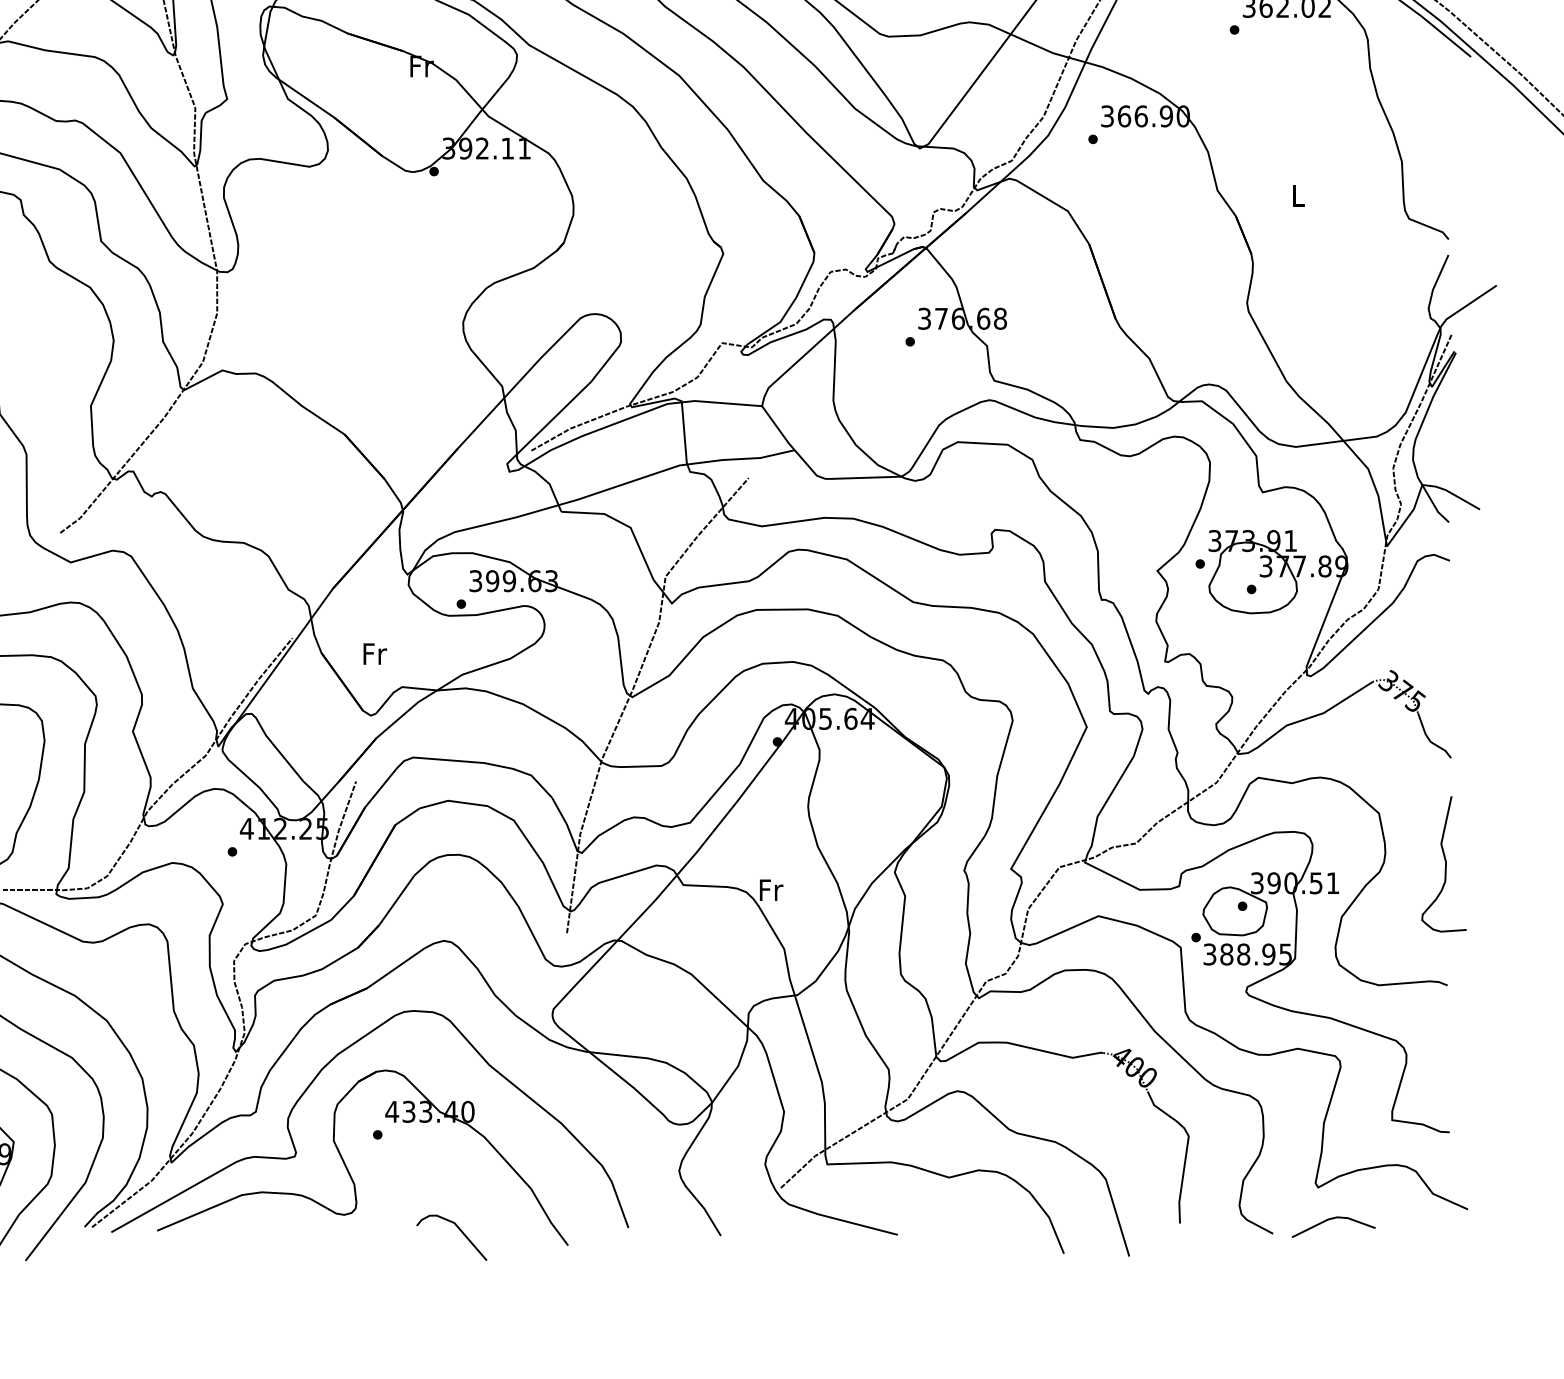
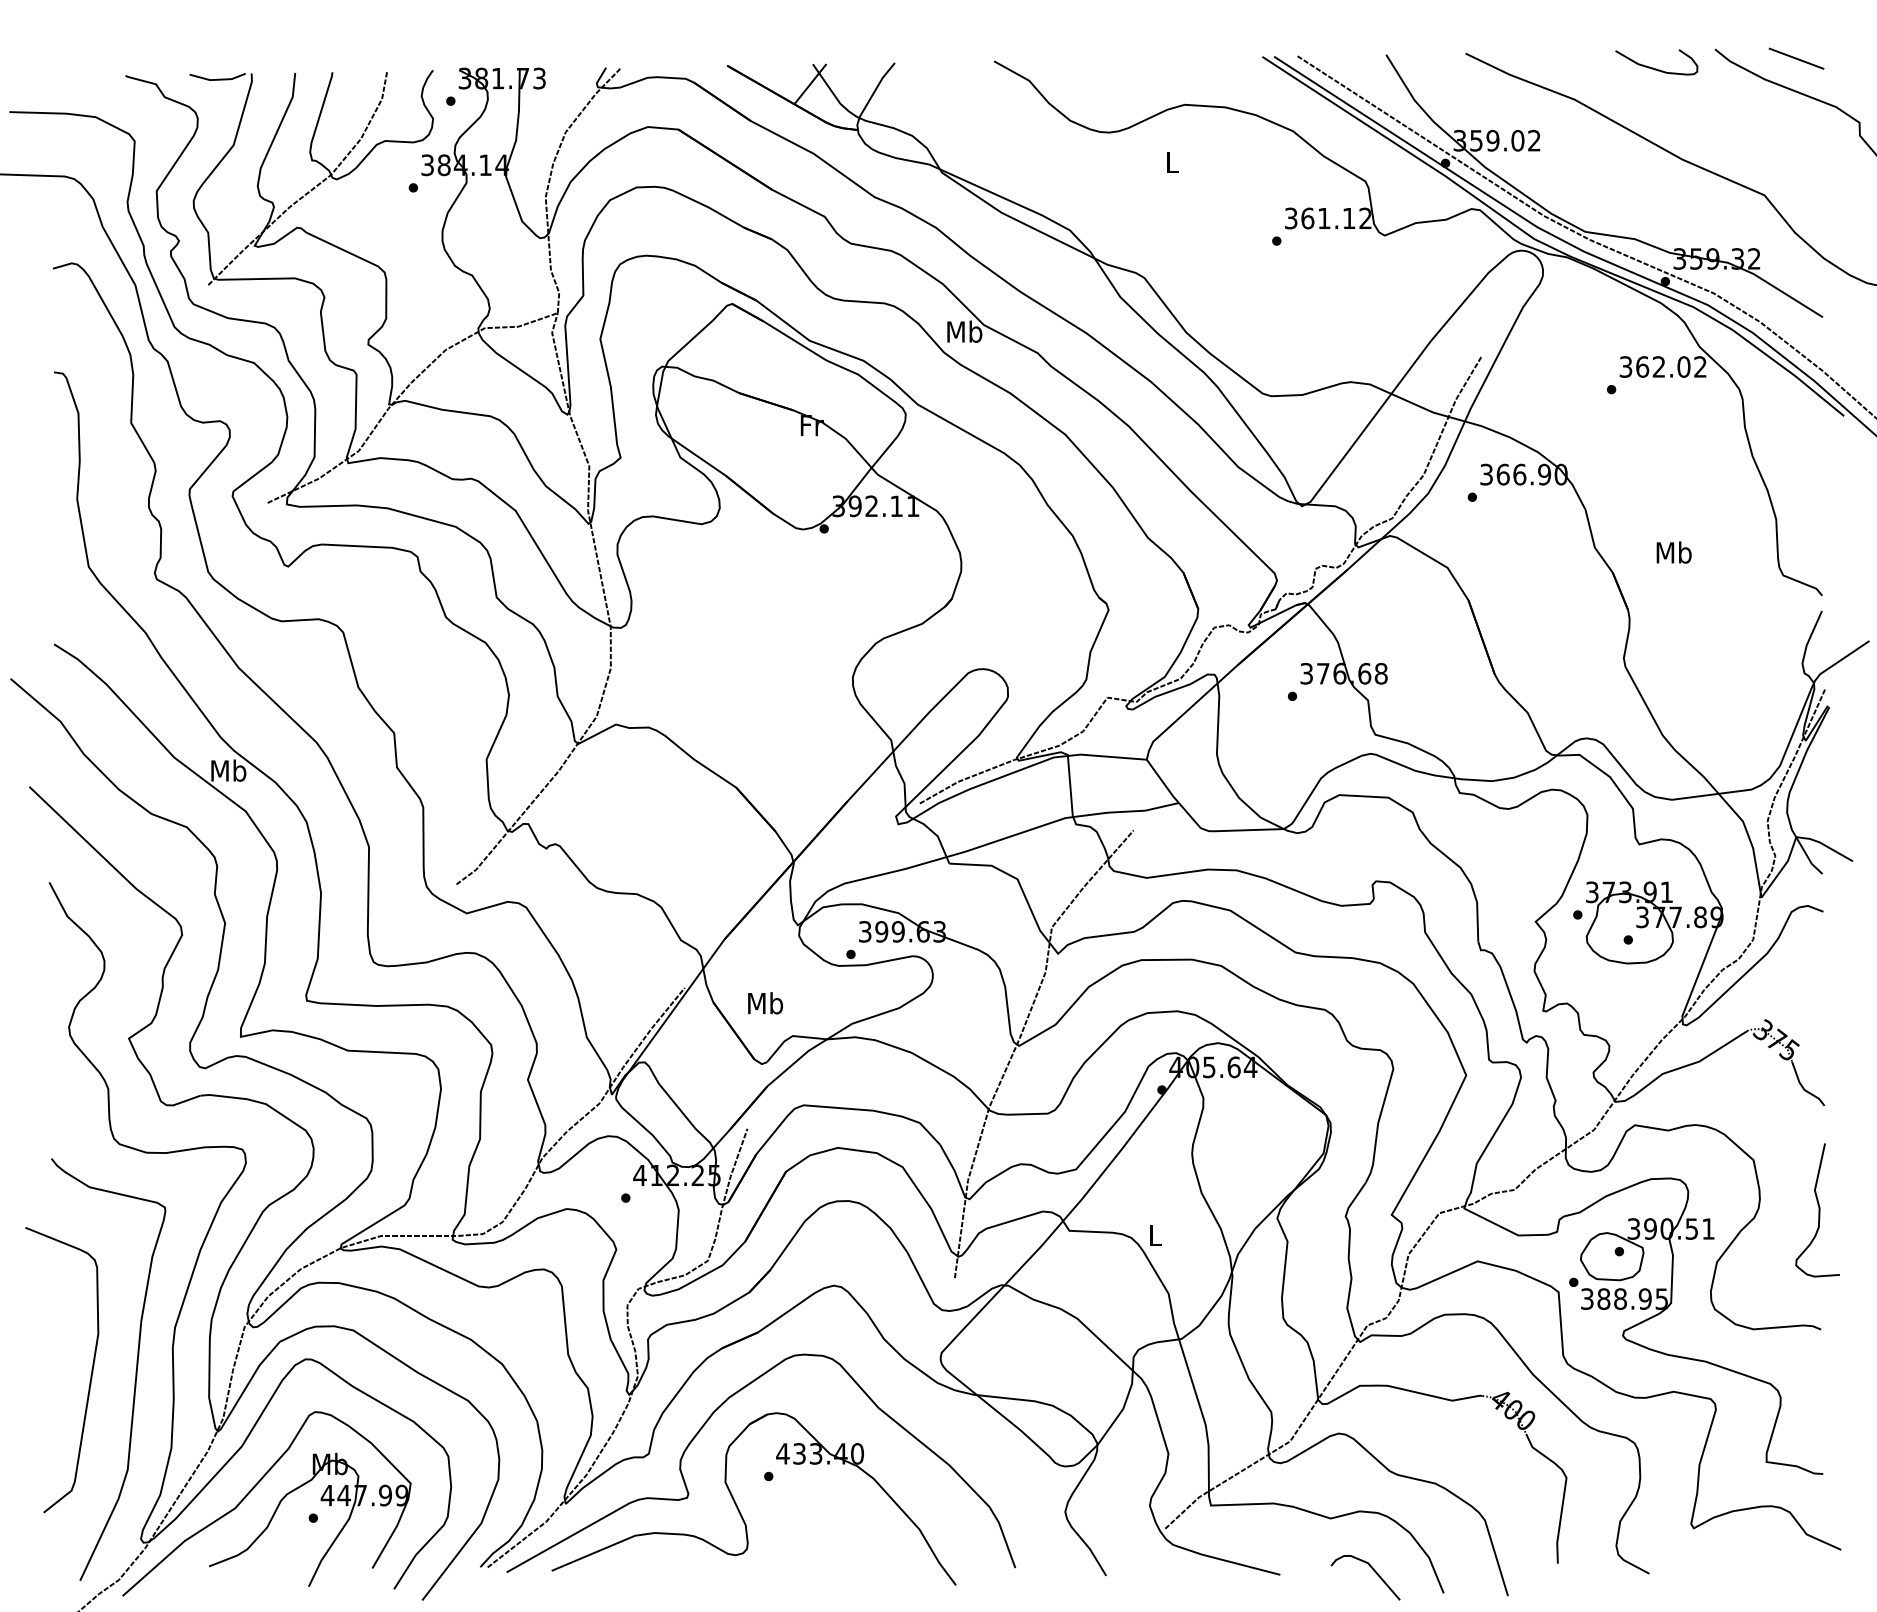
text: (1297, 195) -> (1673, 552), L -> Mb
text: (374, 654) -> (765, 1003), Fr -> Mb
text: (770, 889) -> (1155, 1235), Fr -> L
line: (1330, 1220) -> (1705, 1560), removed
curve: (460, 1232) -> (1374, 1572), moved

